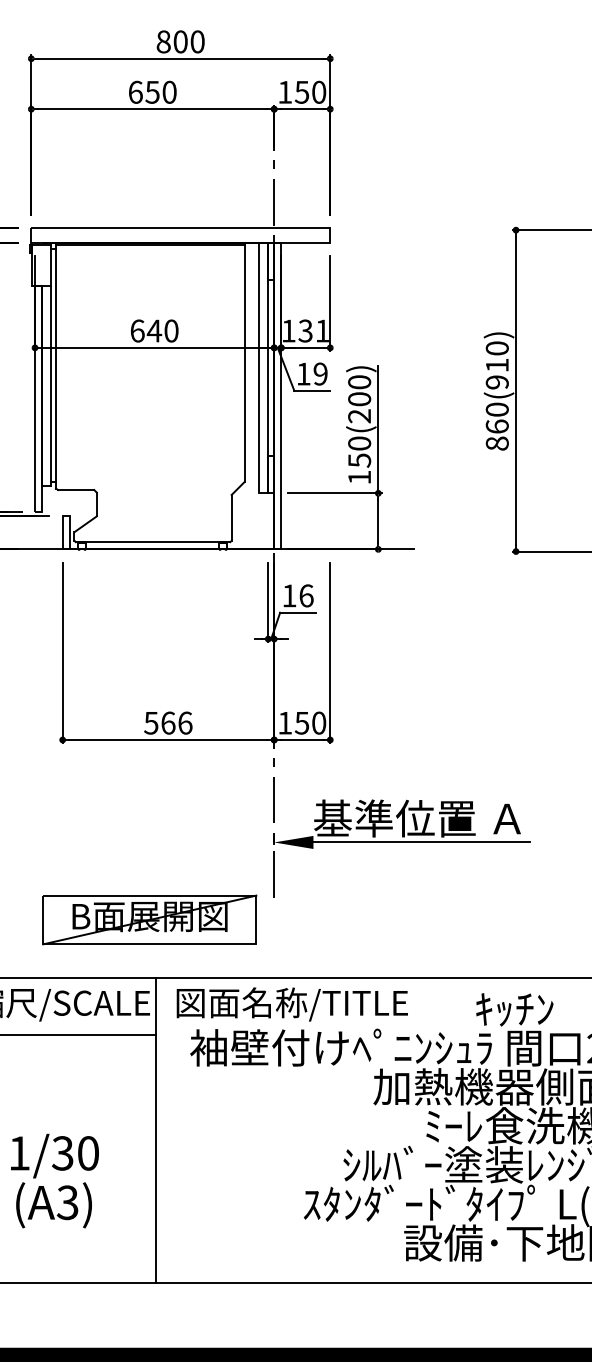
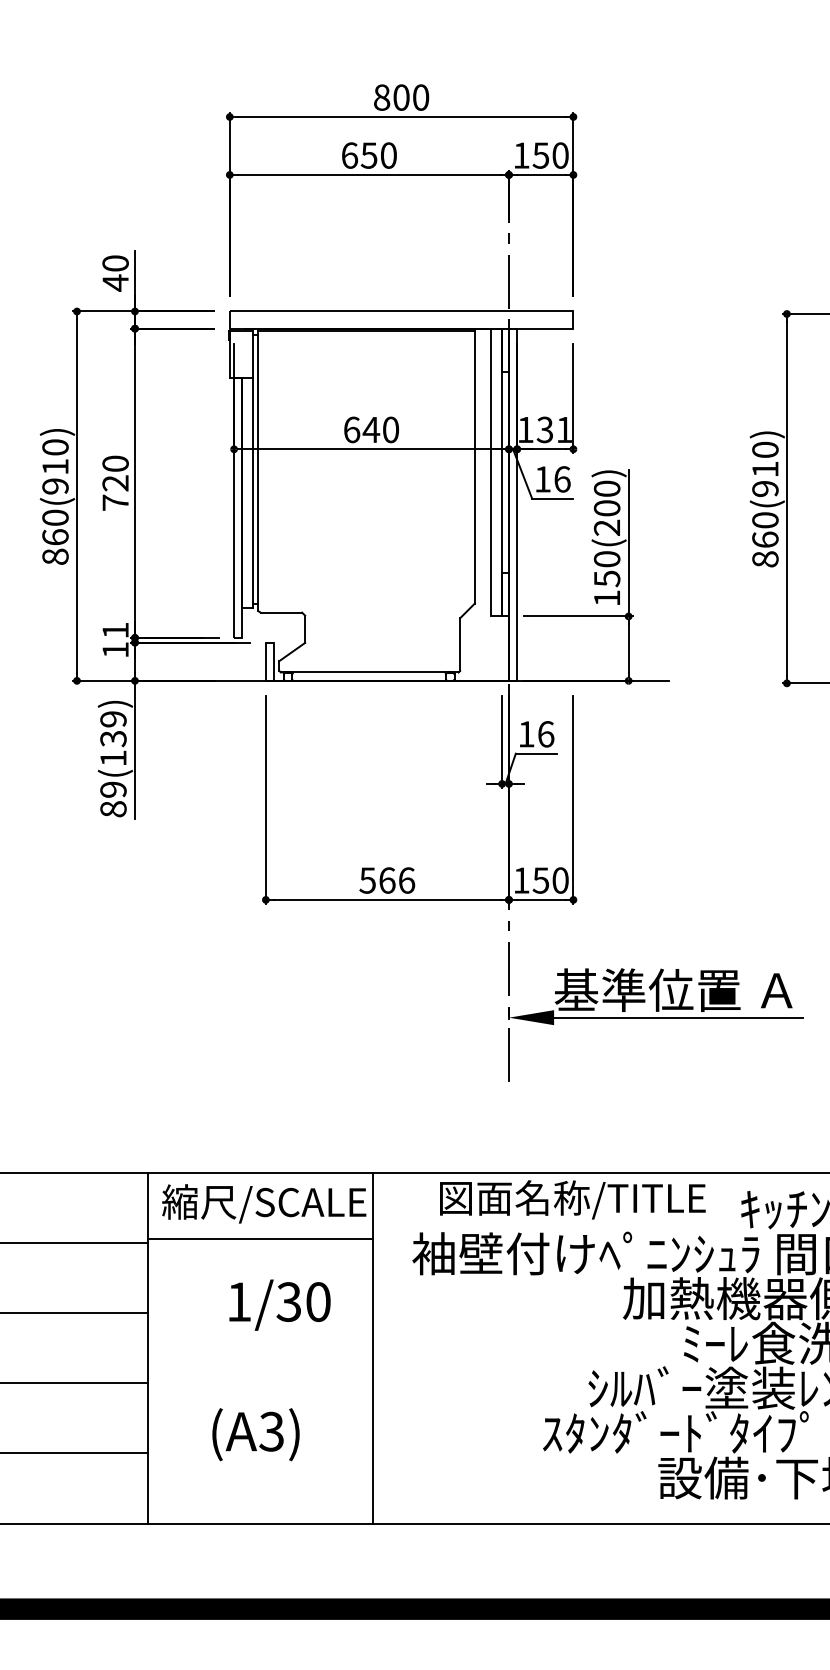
text: (320, 374) -> (562, 479), 19 -> 16
part: (149, 919) -> (365, 1106), removed
text: (292, 1004) -> (572, 1199), moved
text: (54, 1155) -> (279, 1304), moved

